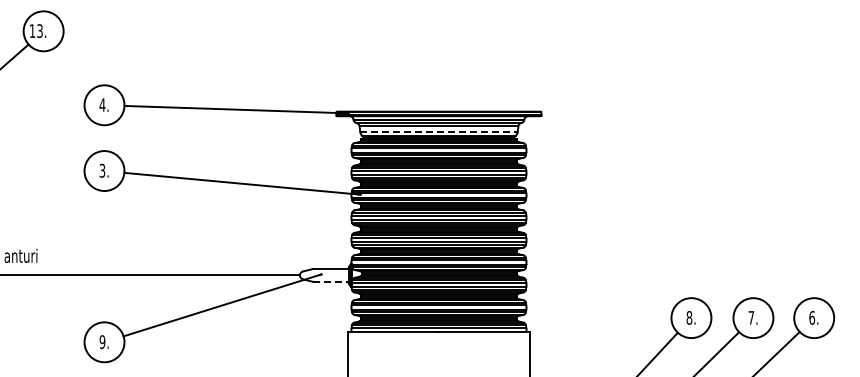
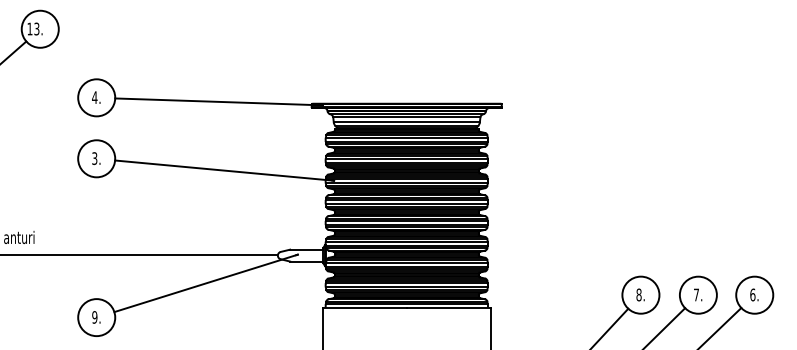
line: (438, 131) -> (406, 122), dashed -> solid
line: (331, 281) -> (307, 261), dashed -> solid

